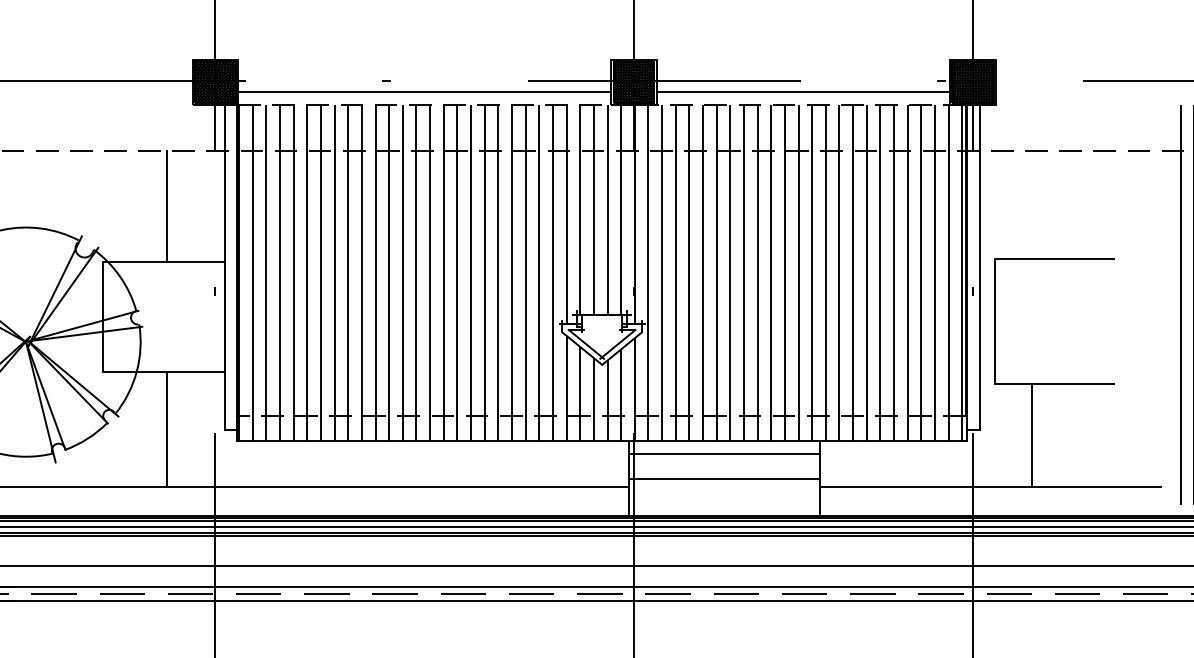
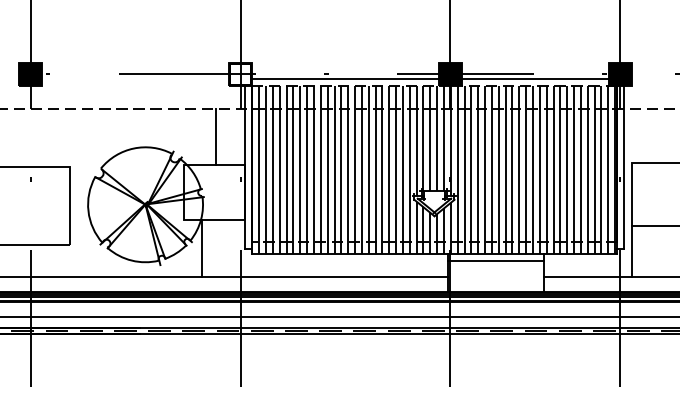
hatch: (215, 82) -> (240, 74), removed
line: (167, 429) -> (202, 248), moved
line: (1032, 435) -> (632, 251), moved
line: (723, 479) -> (495, 273), removed

